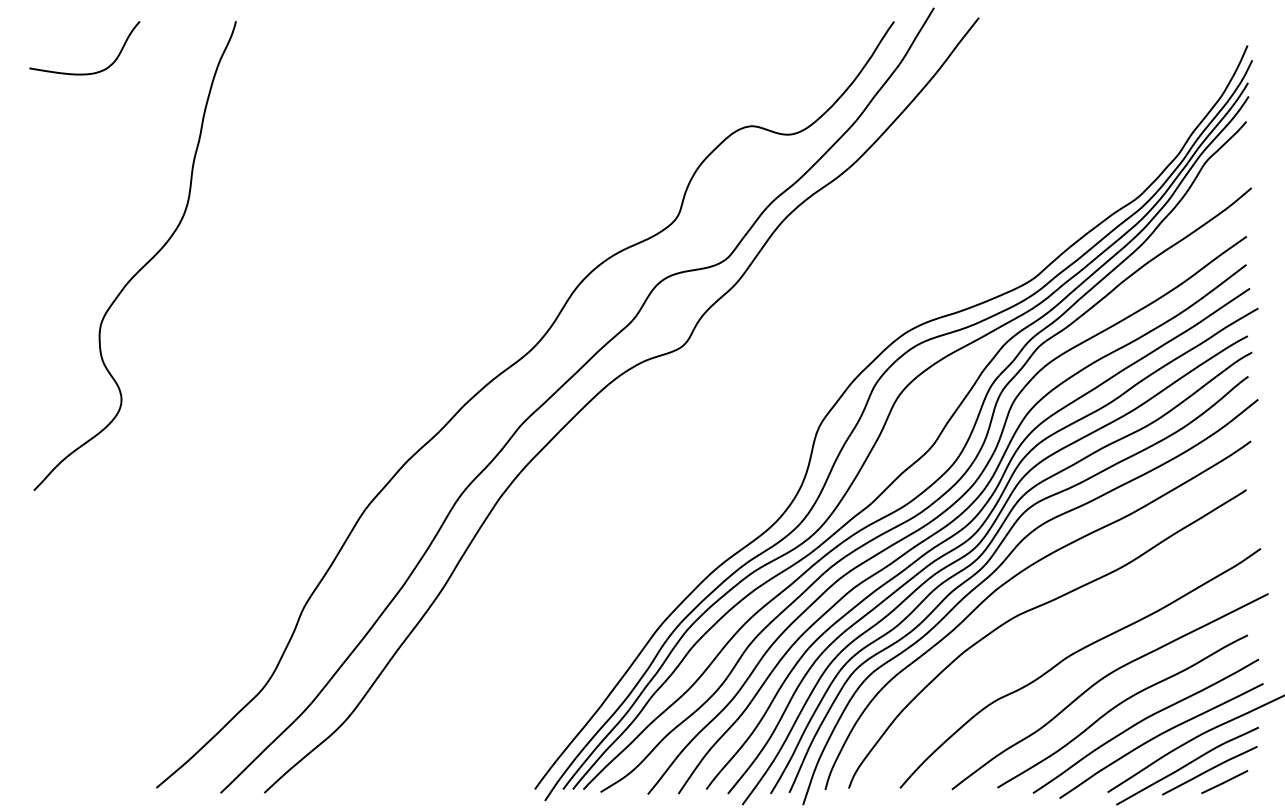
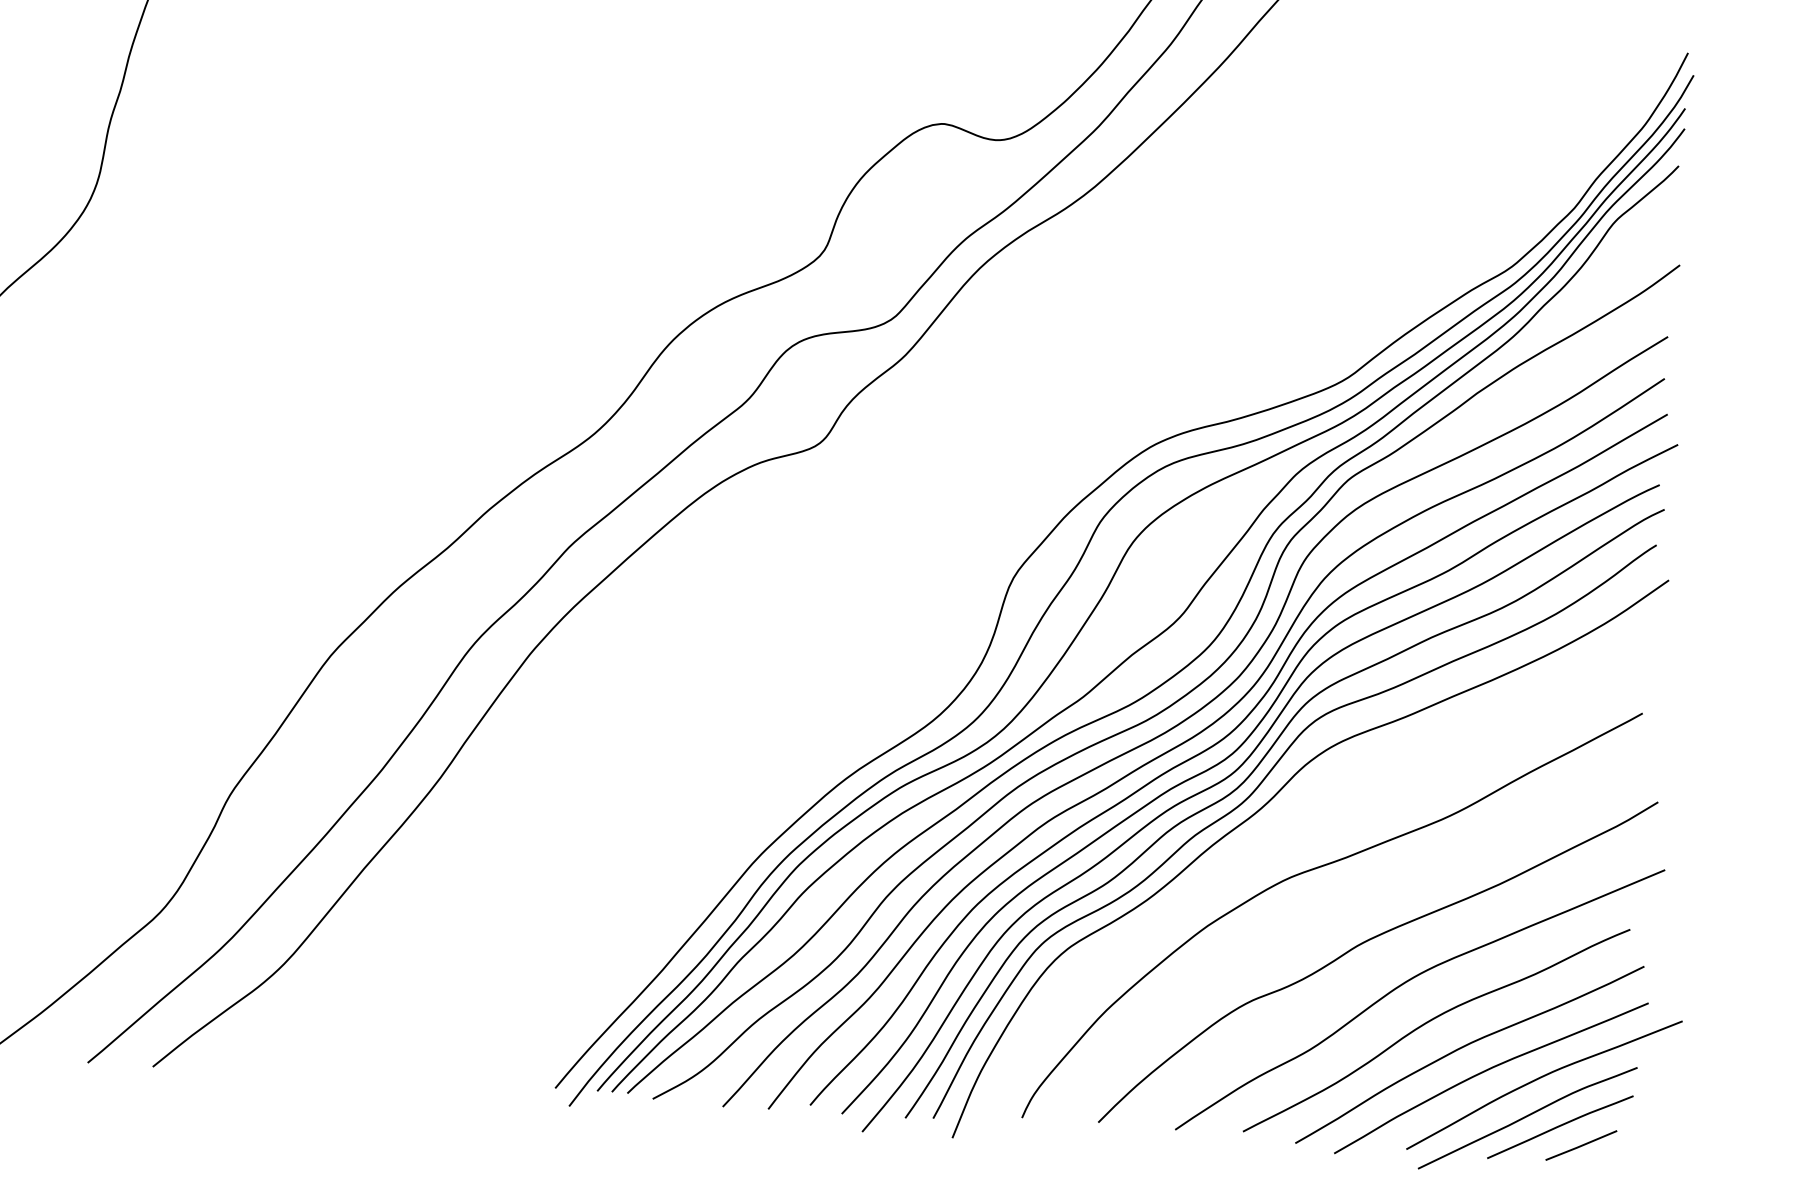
curve: (1012, 579) -> (1285, 823), removed

